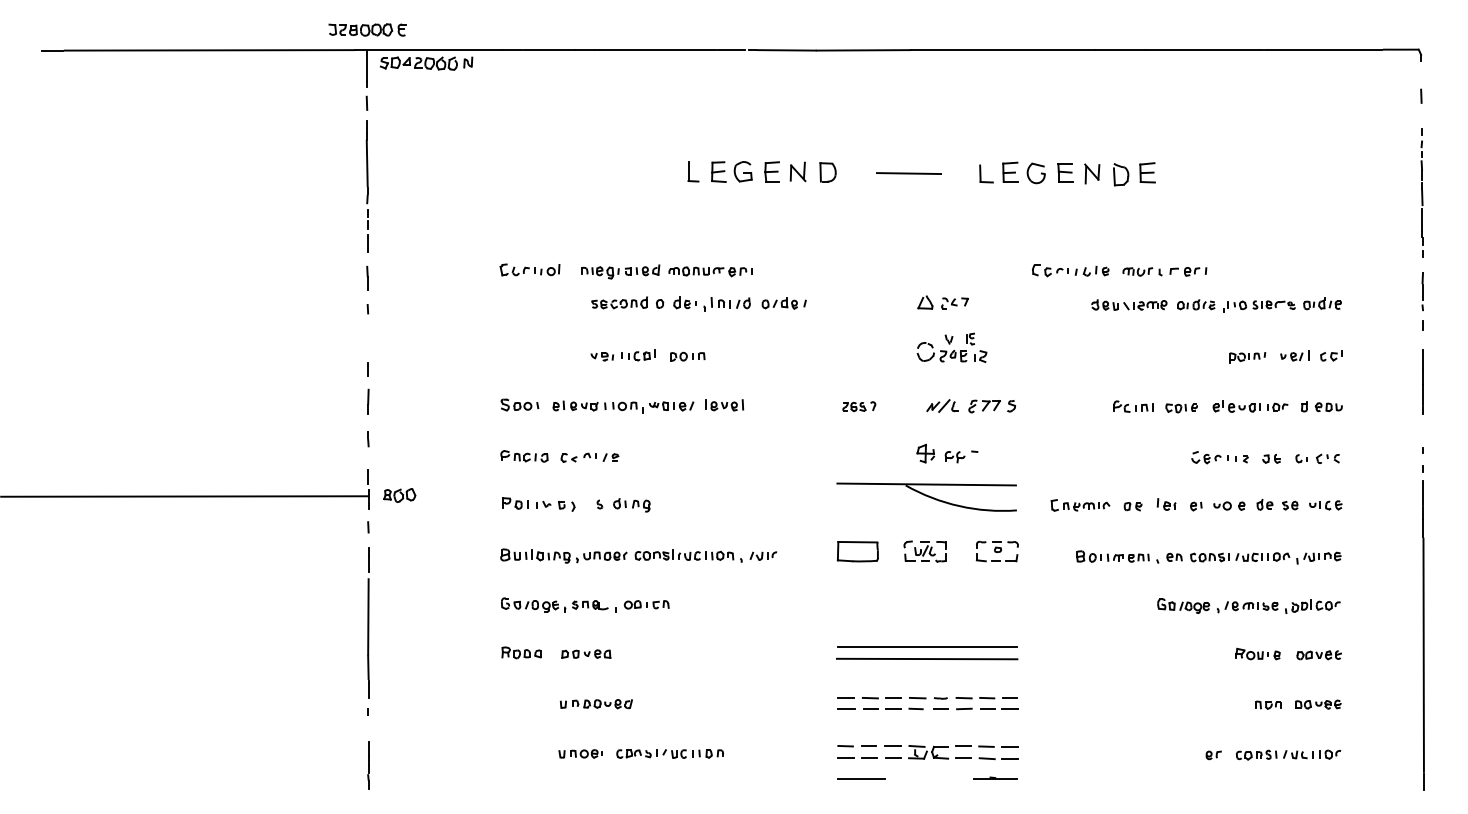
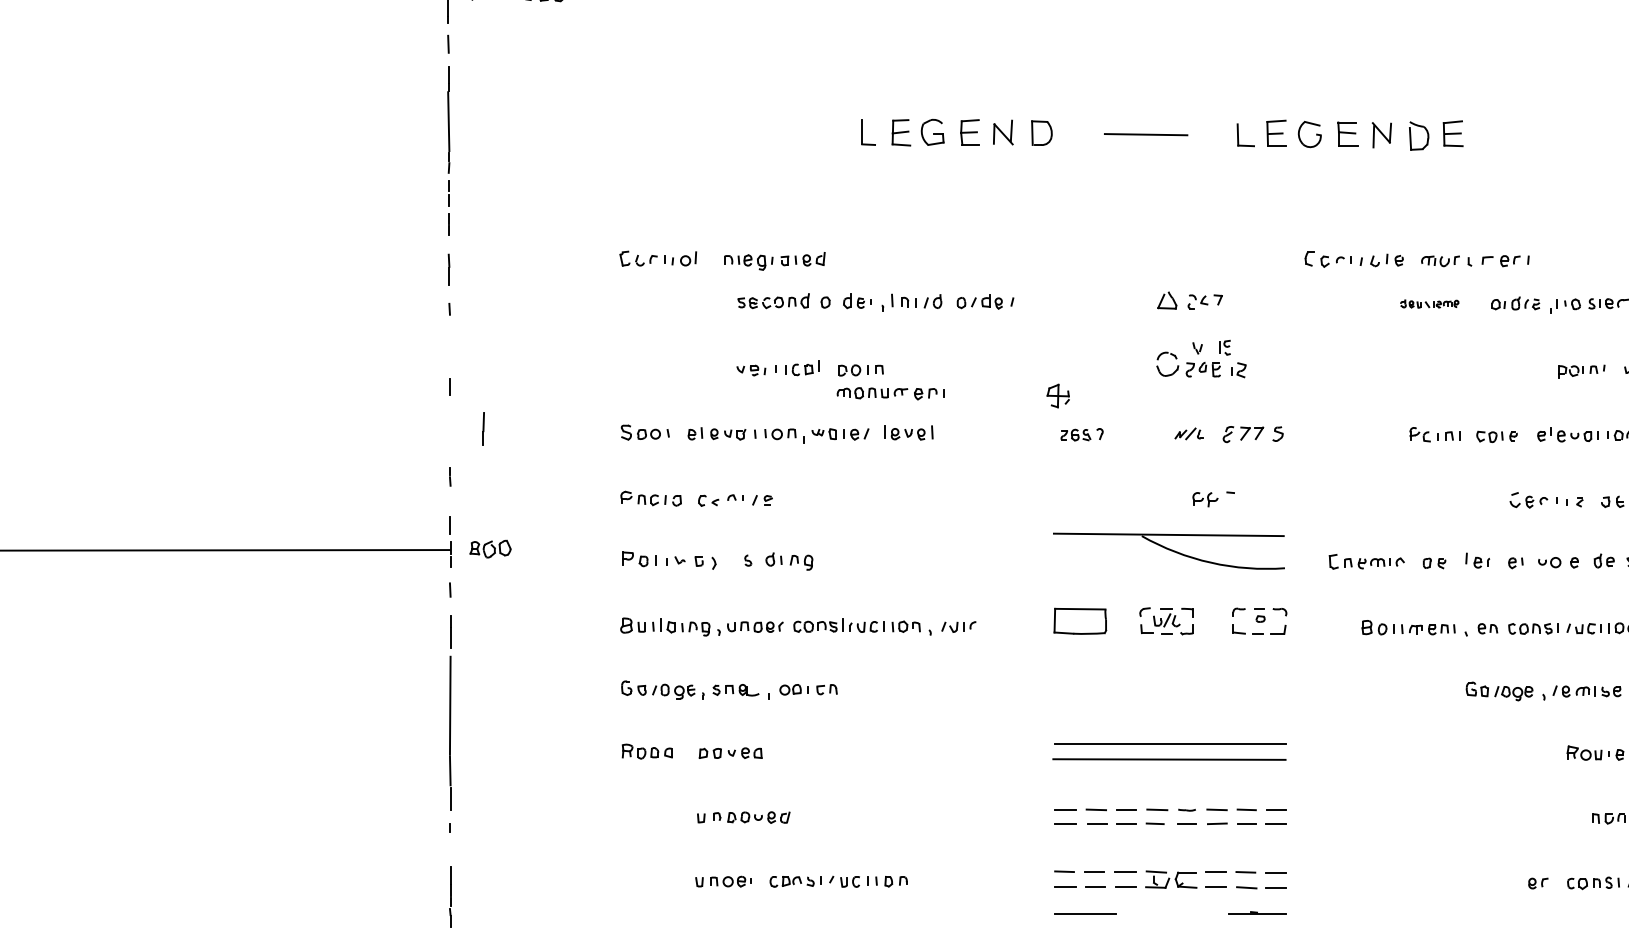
part: (710, 271) -> (890, 393), moved
part: (1129, 304) -> (1429, 303), size x0.6
line: (368, 401) -> (483, 428), moved
part: (942, 405) -> (1189, 433), size x0.7
part: (925, 453) -> (1057, 395), moved

